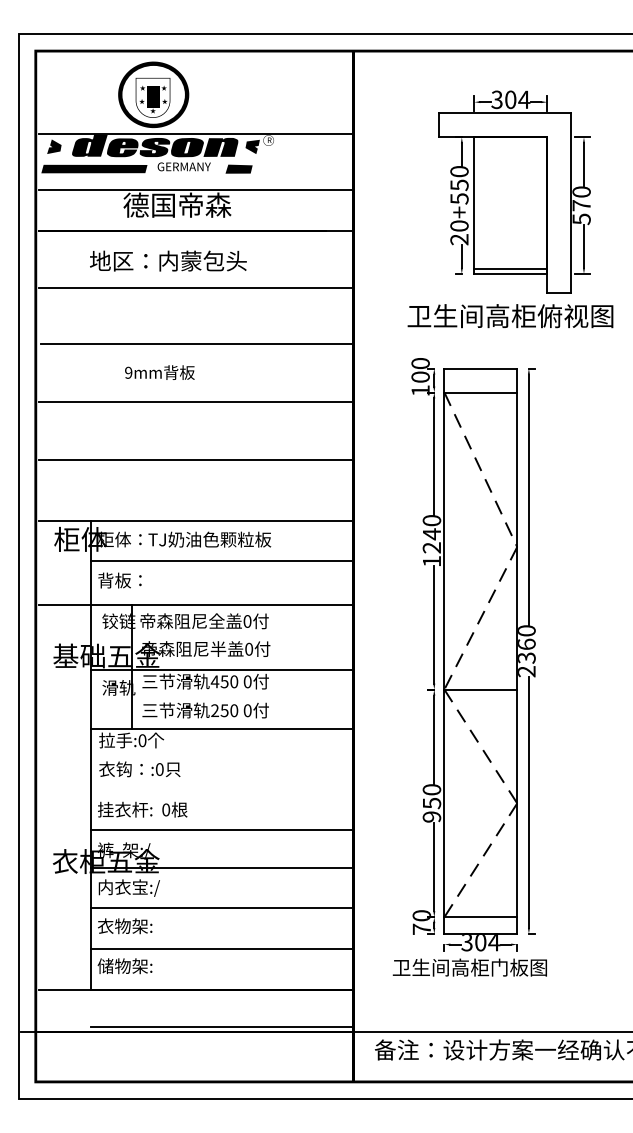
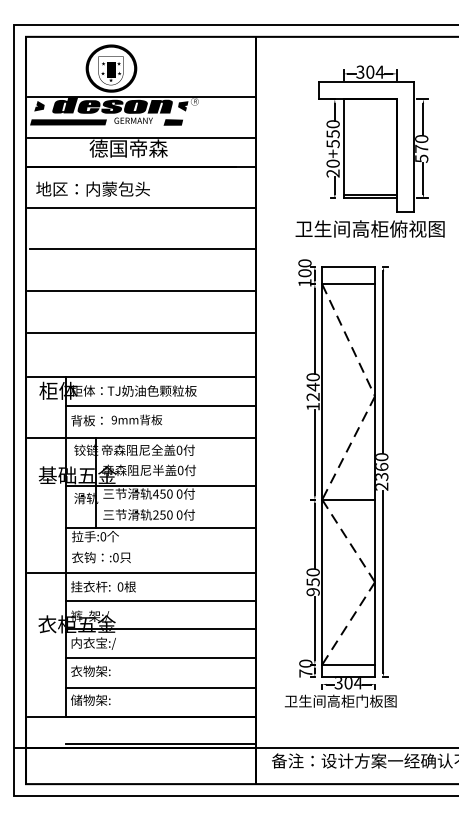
text: (167, 260) -> (92, 188), moved
text: (159, 371) -> (136, 419), moved
line: (196, 789) -> (142, 572), added

